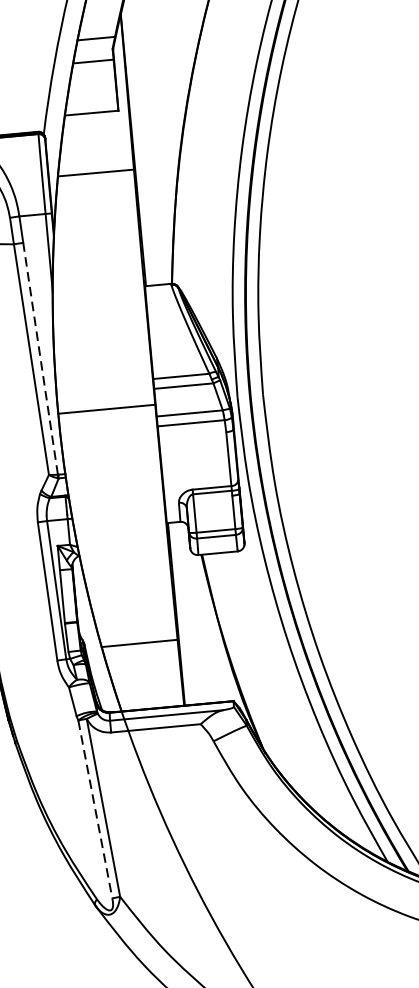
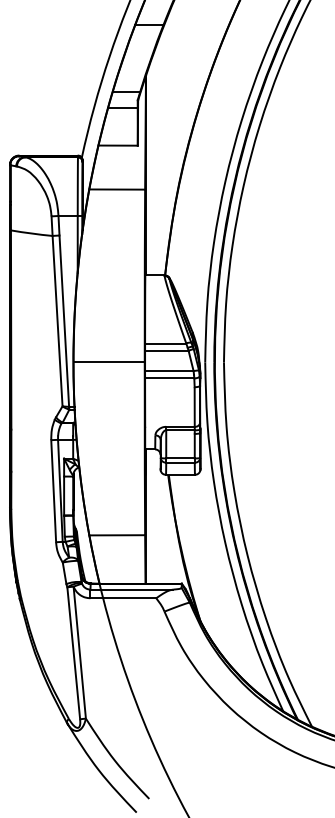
line: (40, 359) -> (64, 321), dashed -> solid
line: (95, 809) -> (73, 653), dashed -> solid

